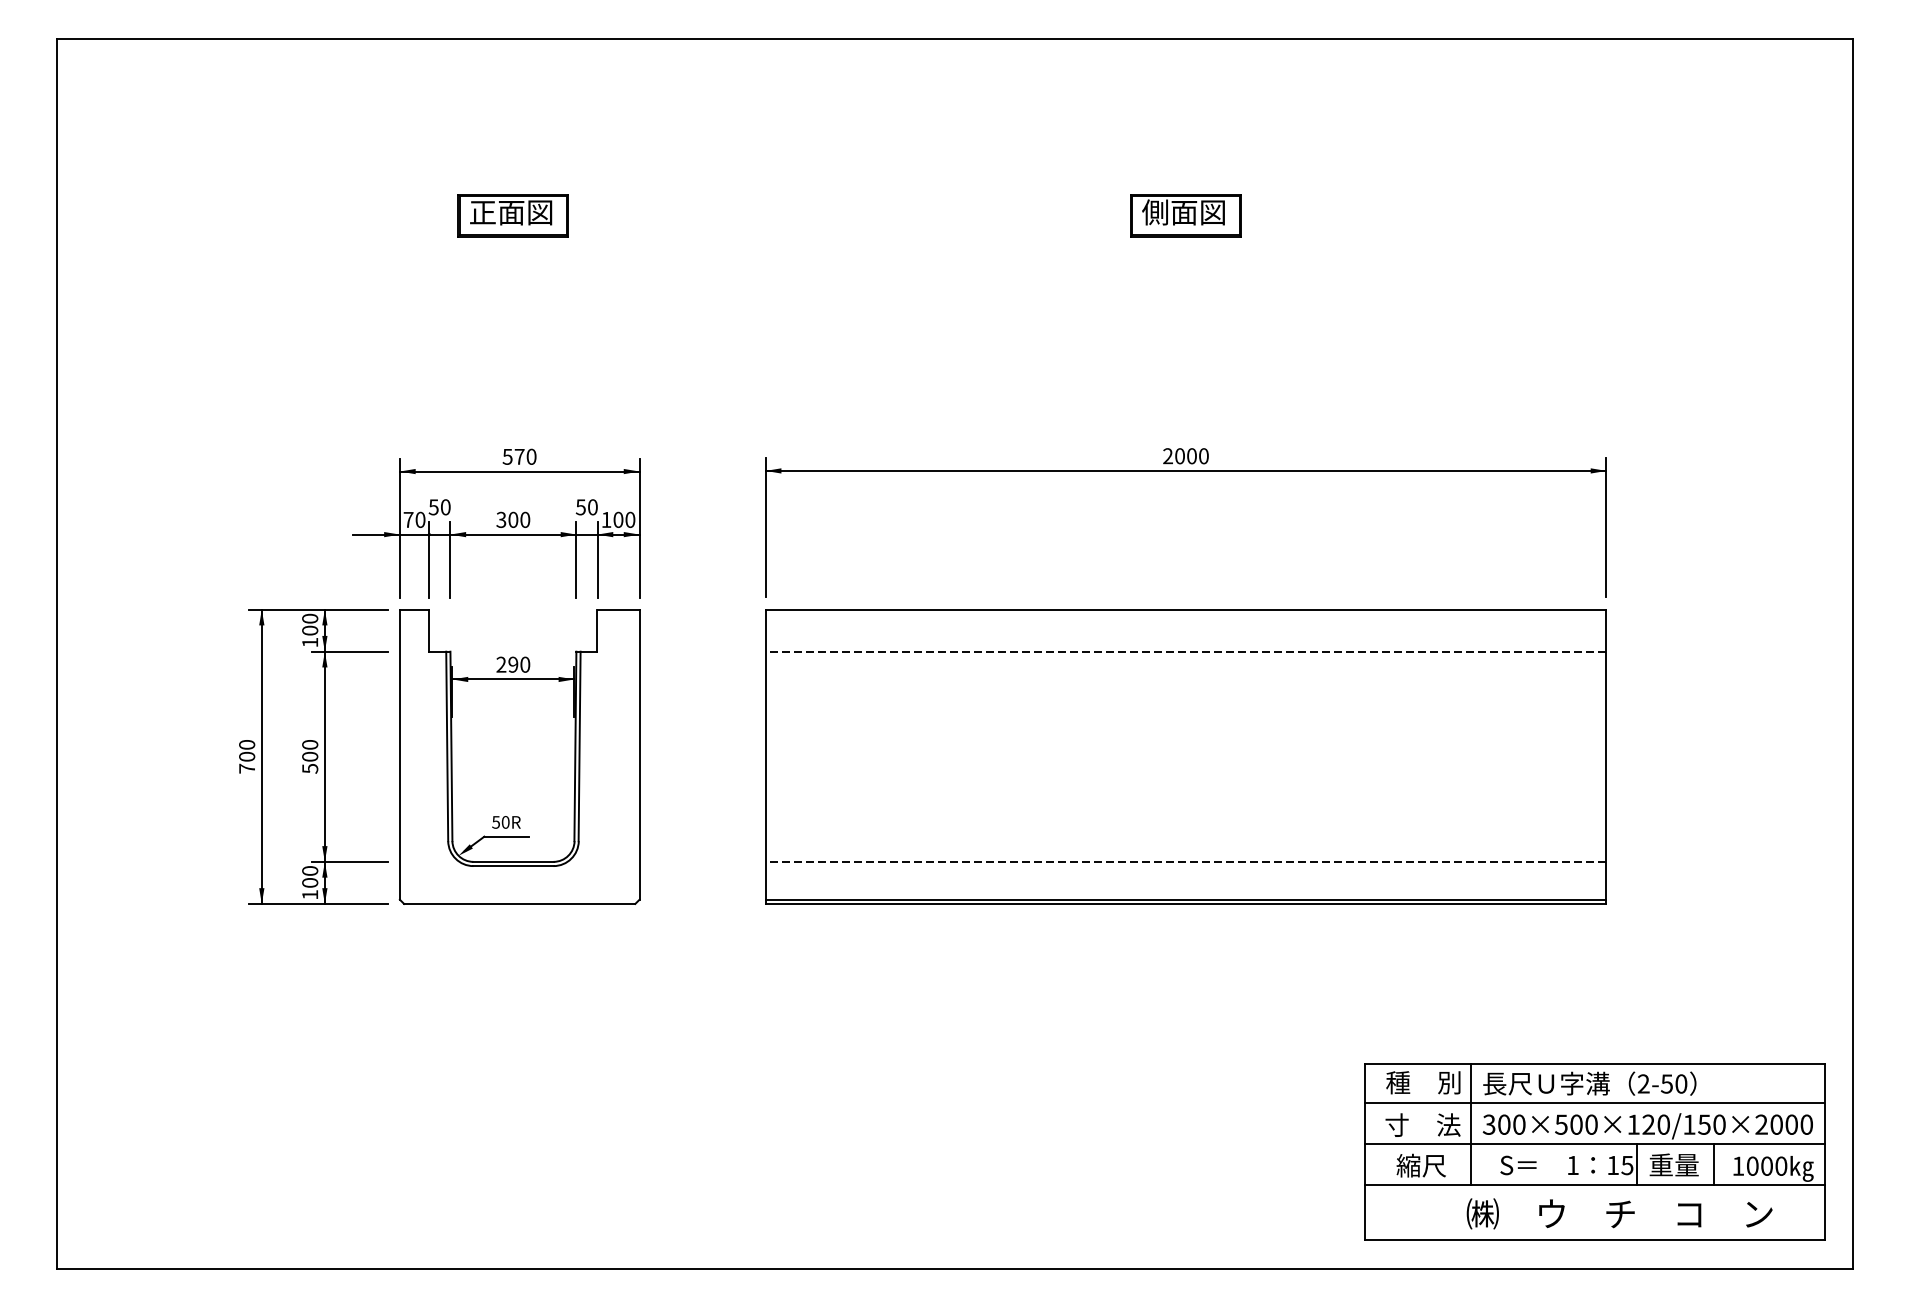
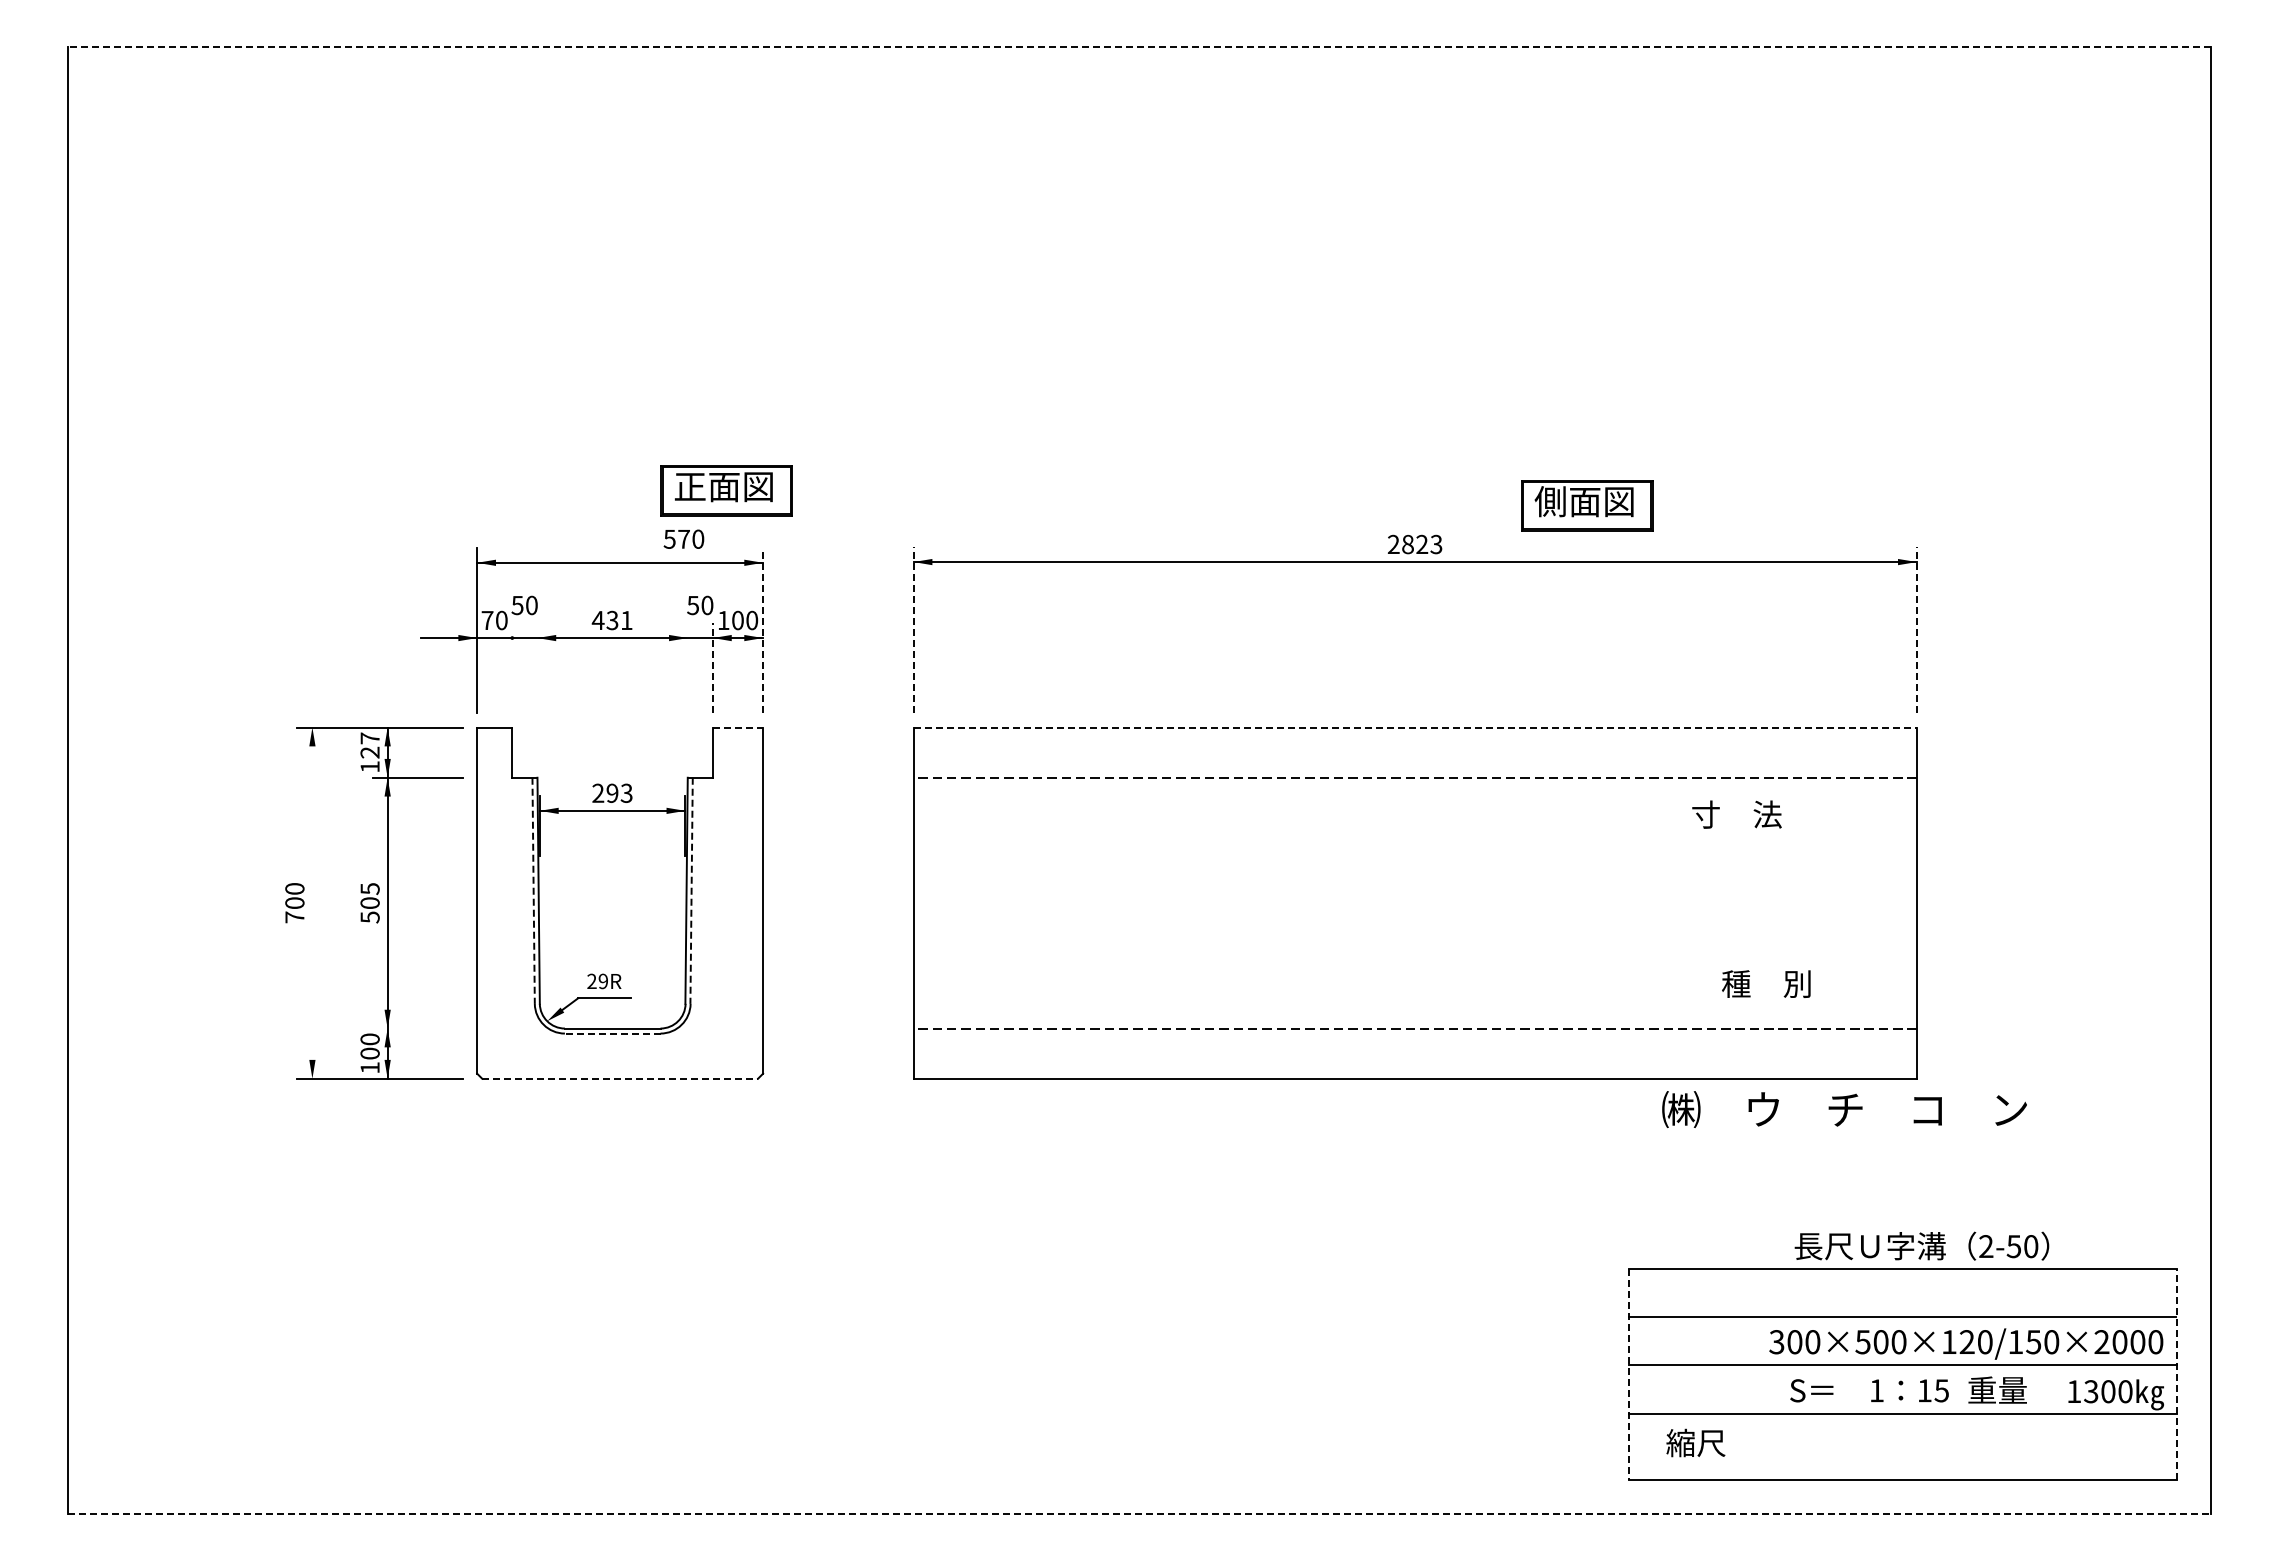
line: (955, 38) -> (1139, 46), solid -> dashed
part: (513, 215) -> (726, 490), moved
part: (1186, 215) -> (1587, 505), moved
text: (519, 456) -> (683, 538), moved
text: (1192, 456) -> (1422, 544), 2000 -> 2823
text: (512, 519) -> (611, 620), 300 -> 431
line: (765, 527) -> (913, 629), solid -> dashed
line: (1606, 527) -> (1916, 629), solid -> dashed
line: (639, 528) -> (763, 630), solid -> dashed
line: (597, 559) -> (712, 667), solid -> dashed
line: (429, 560) -> (512, 668), removed
line: (450, 560) -> (537, 668), removed
line: (576, 560) -> (687, 668), removed
line: (618, 609) -> (738, 727), solid -> dashed
line: (1186, 609) -> (1415, 727), solid -> dashed
text: (309, 624) -> (369, 745), 100 -> 127
text: (525, 664) -> (626, 792), 290 -> 293
text: (309, 745) -> (369, 889), 500 -> 505
line: (447, 747) -> (533, 891), solid -> dashed
line: (579, 747) -> (691, 891), solid -> dashed
line: (261, 756) -> (312, 902), removed
text: (500, 822) -> (597, 981), 50R -> 29R
line: (349, 861) -> (417, 1028), removed
line: (513, 866) -> (612, 1033), solid -> dashed
line: (1185, 899) -> (1414, 1073), removed
line: (520, 903) -> (620, 1078), solid -> dashed
text: (1423, 1082) -> (1766, 983), moved
text: (1589, 1083) -> (1921, 1245), moved
line: (1471, 1124) -> (1755, 1341), removed
text: (1422, 1125) -> (1736, 814), moved
line: (1824, 1151) -> (2177, 1374), solid -> dashed
line: (1365, 1152) -> (1629, 1375), solid -> dashed
line: (1637, 1164) -> (1953, 1389), removed
line: (1714, 1164) -> (2045, 1389), removed
text: (1420, 1165) -> (1695, 1442), moved
text: (1752, 1166) -> (2091, 1391), 1000 -> 1300
text: (1619, 1213) -> (1844, 1109), moved
line: (955, 1269) -> (1139, 1514), solid -> dashed

